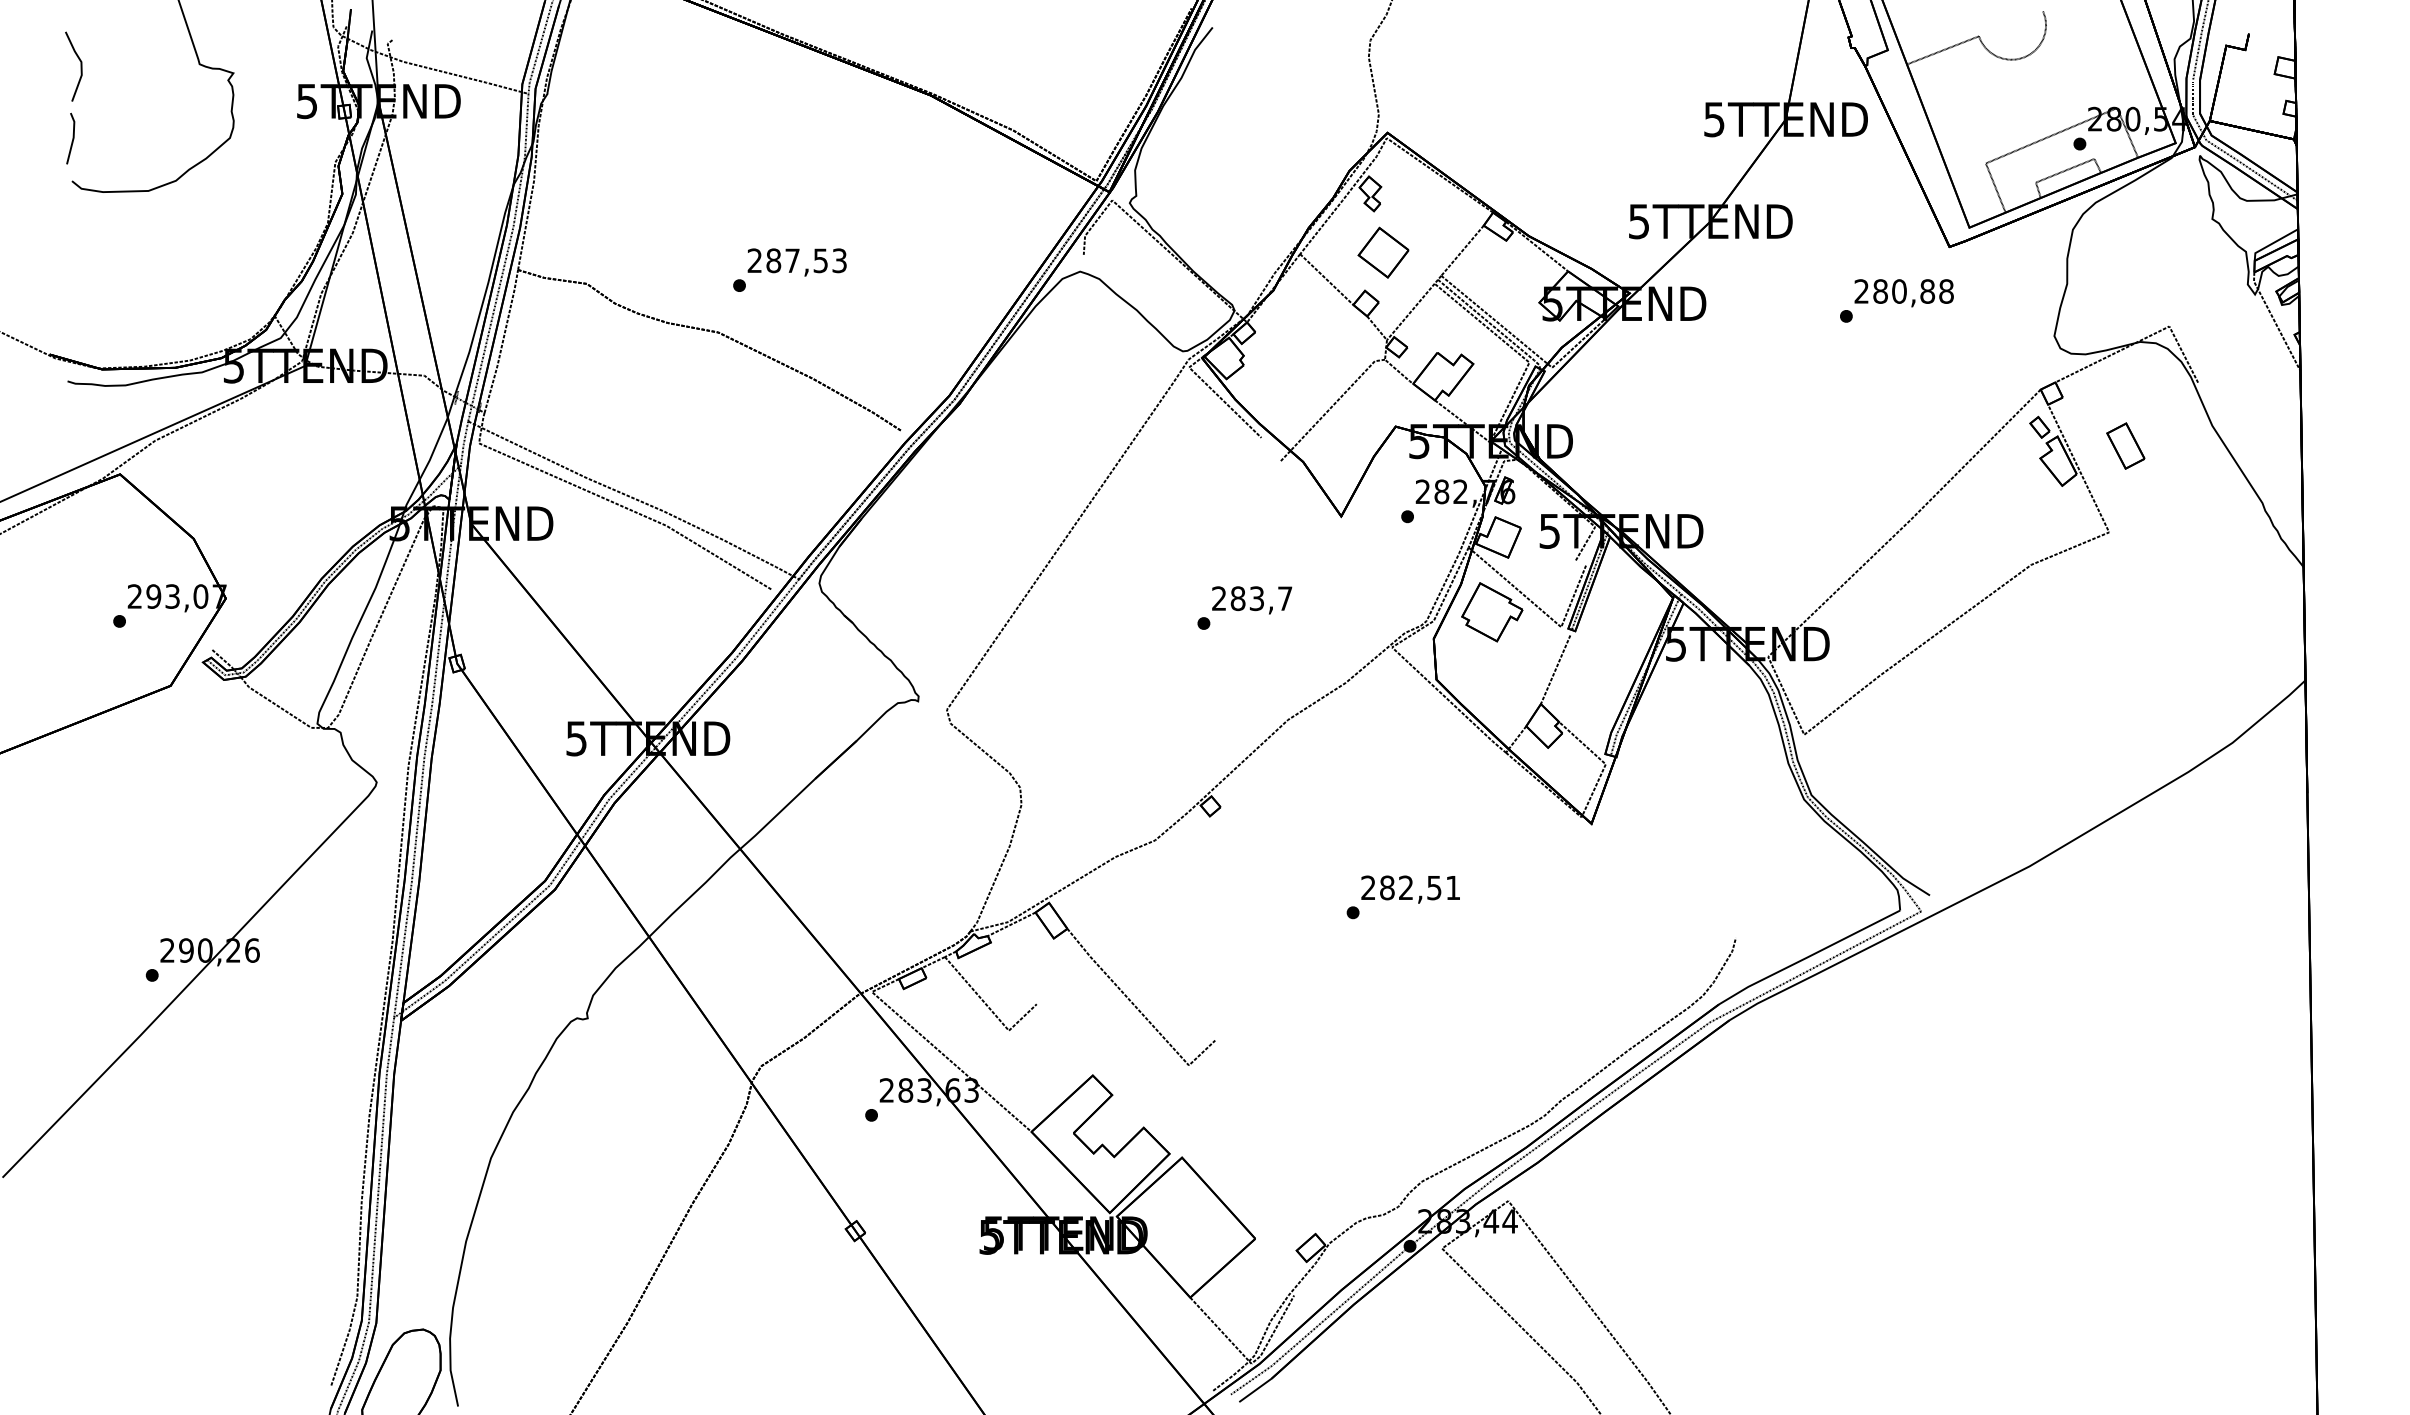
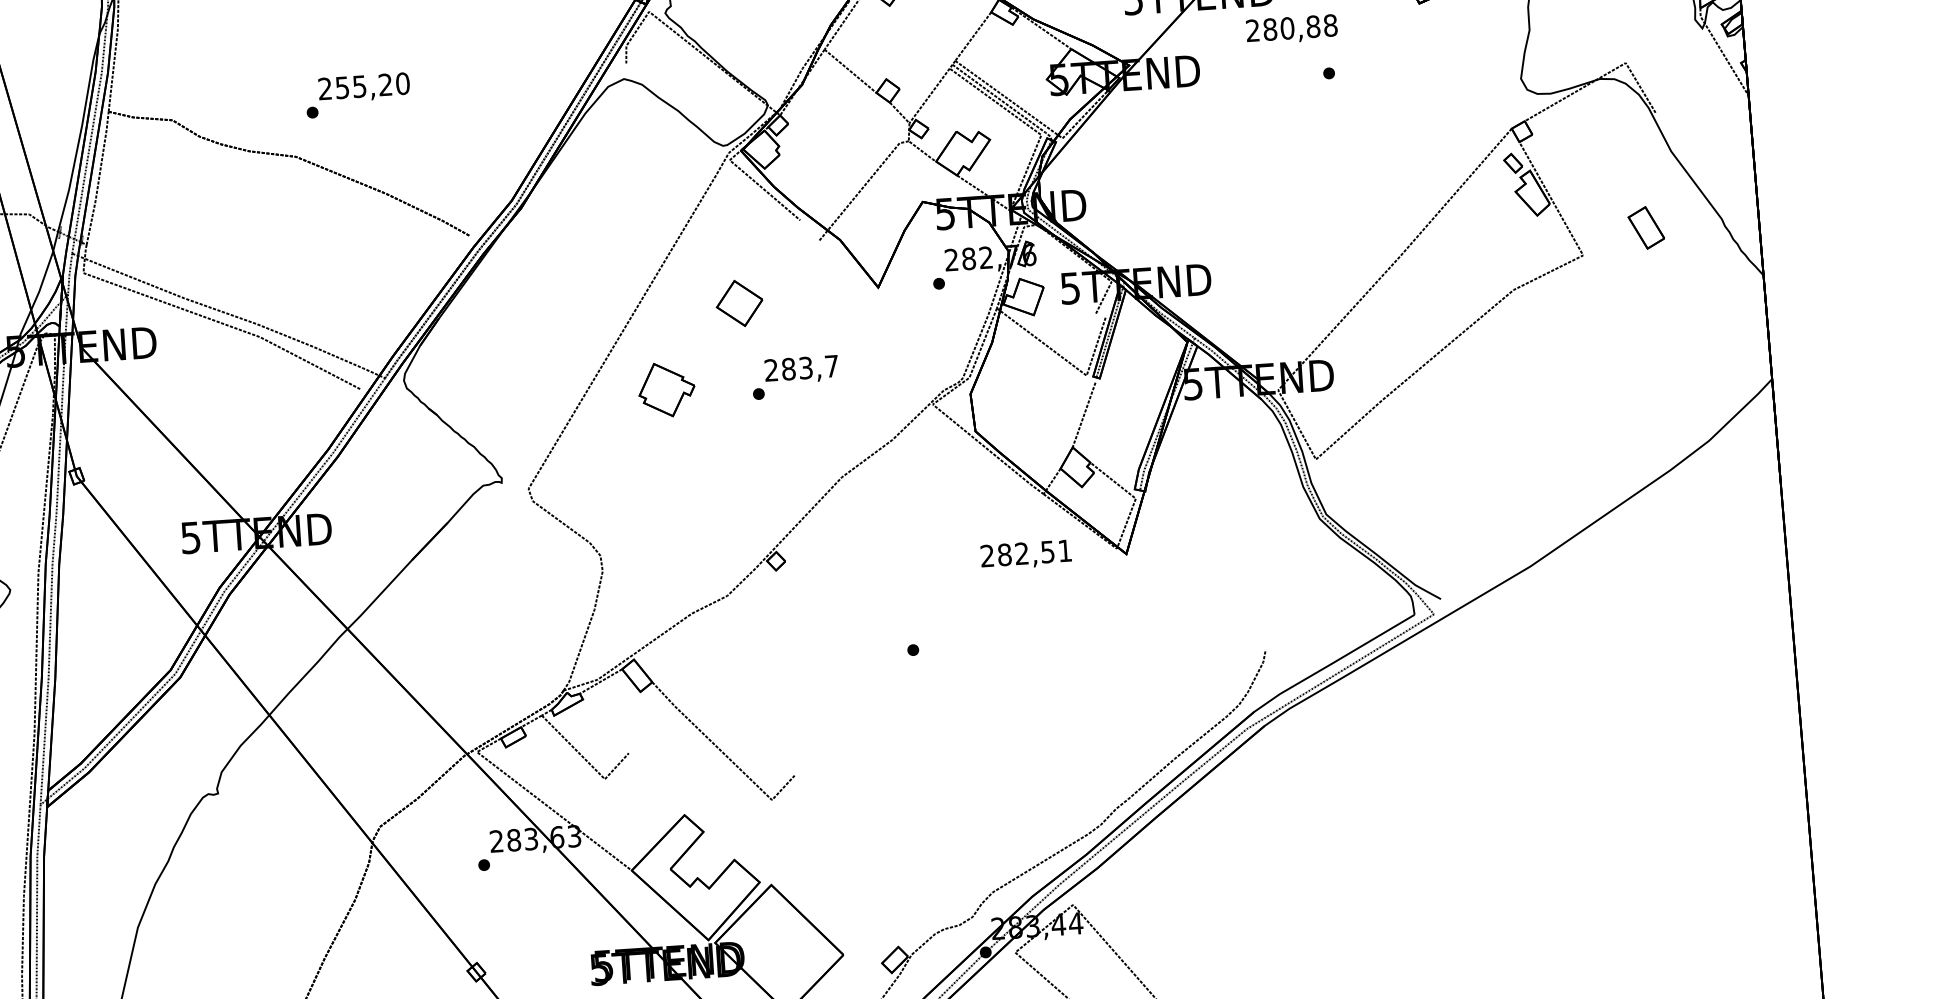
part: (1383, 252) -> (739, 303), moved
text: (806, 260) -> (372, 85), 287,53 -> 255,20
text: (1903, 293) -> (1291, 29), moved
part: (2125, 445) -> (1646, 227), moved
part: (1492, 612) -> (667, 390), moved
text: (1410, 889) -> (1026, 554), moved

